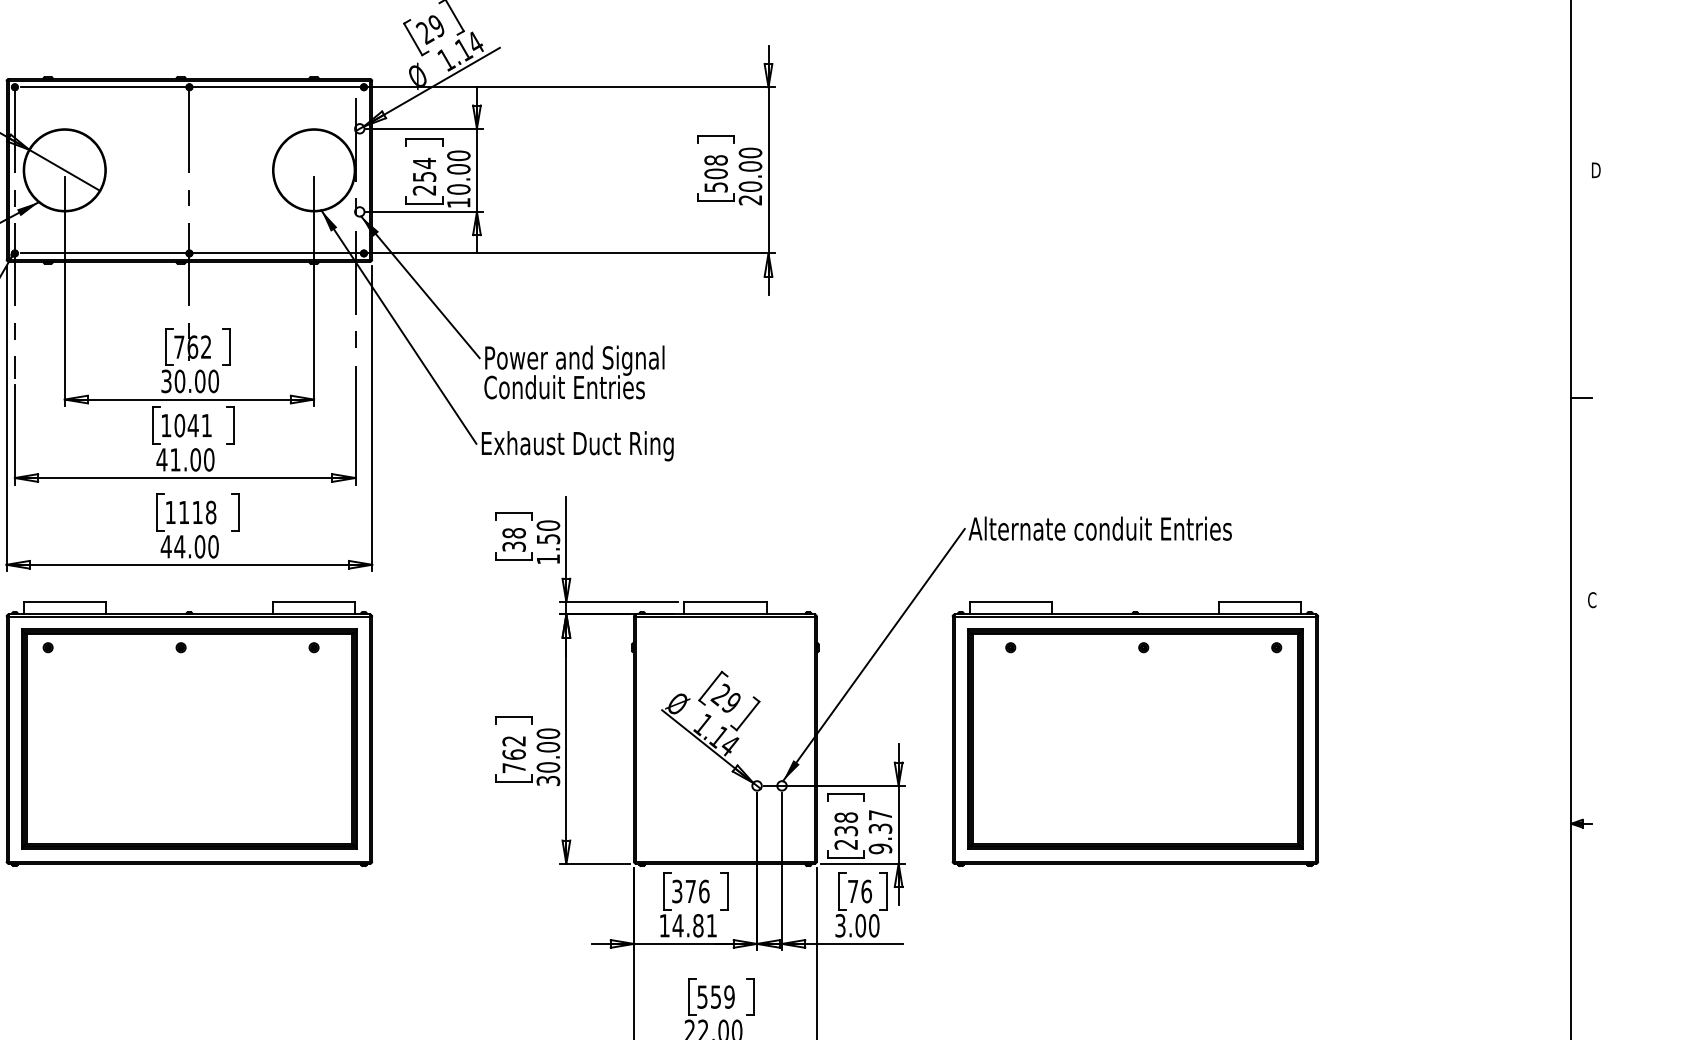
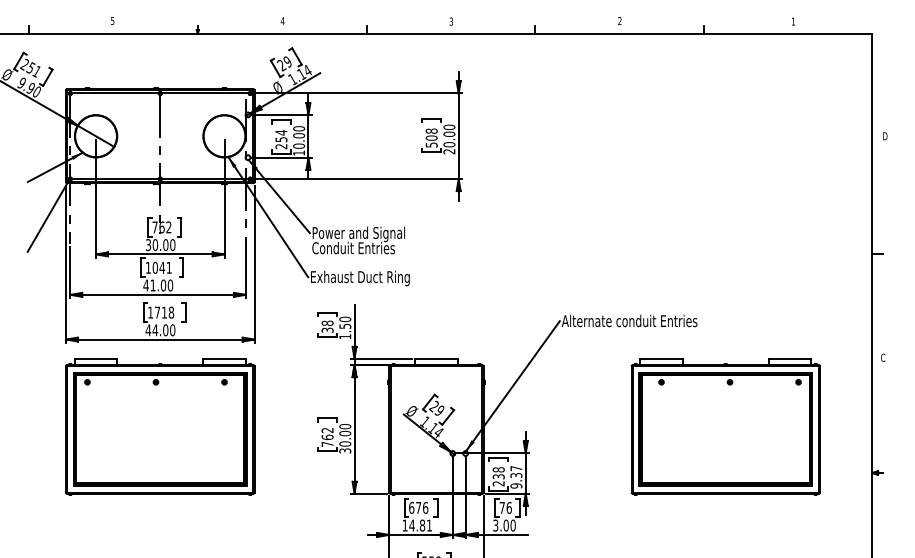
text: (184, 512) -> (157, 312), 1118 -> 1718
part: (1134, 733) -> (725, 426), moved
text: (676, 890) -> (411, 507), 376 -> 676

